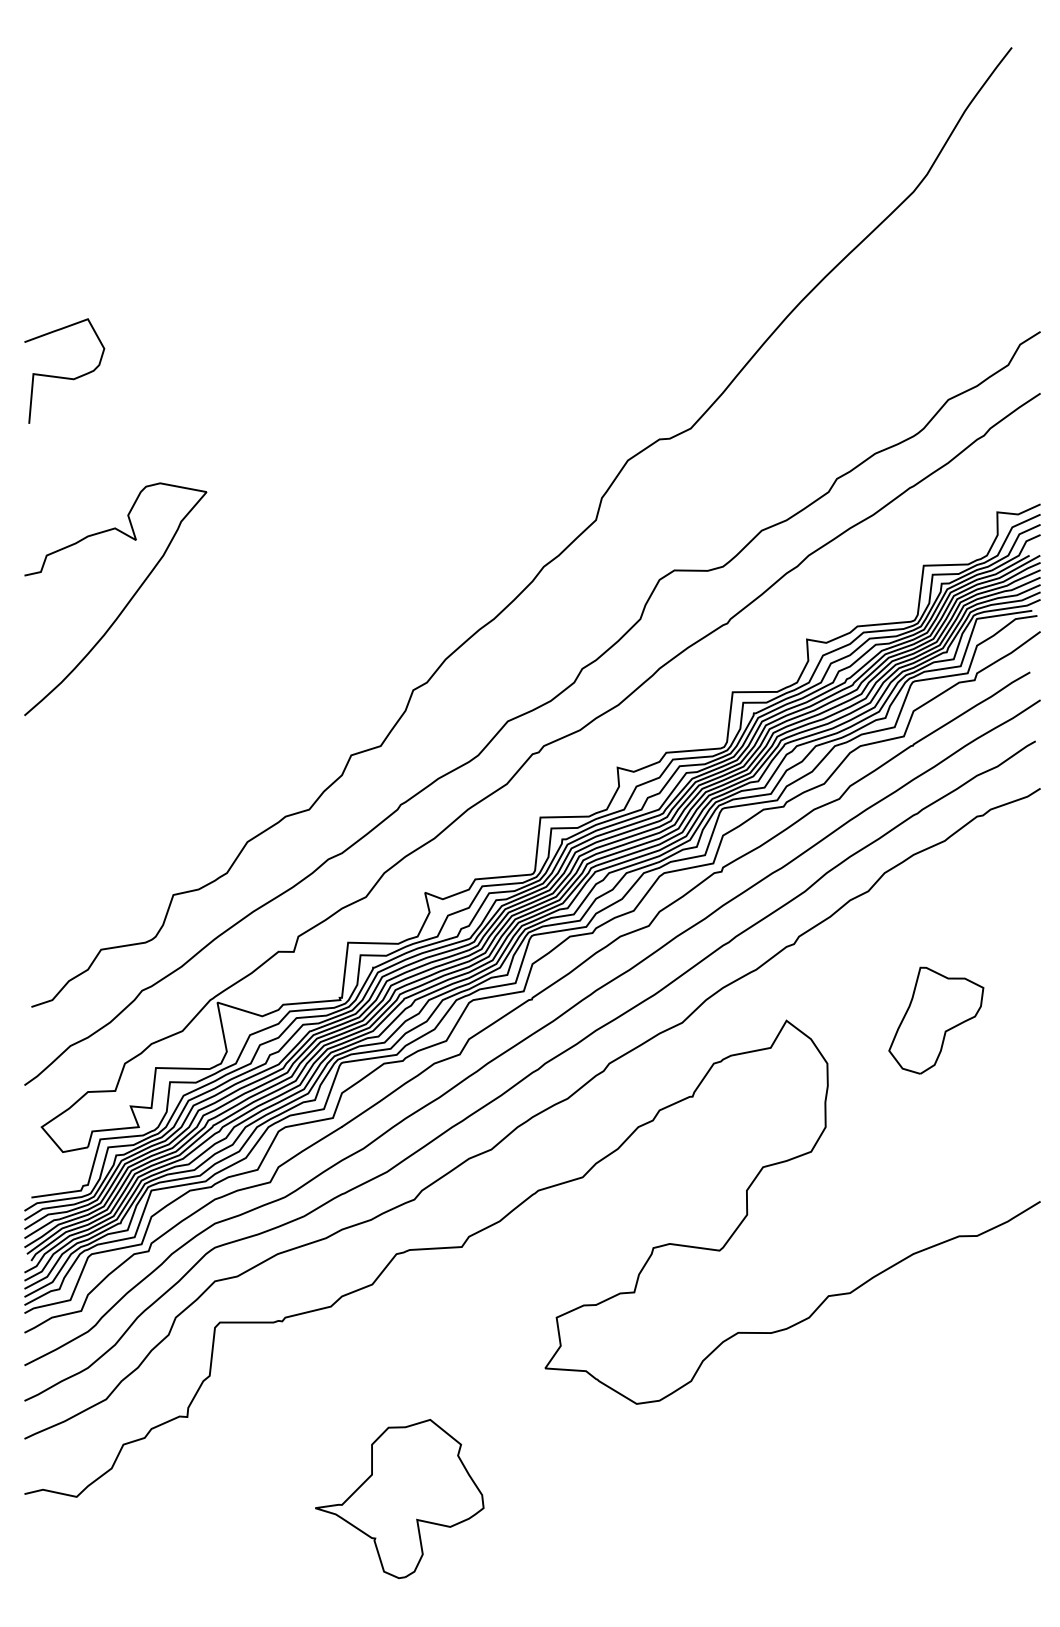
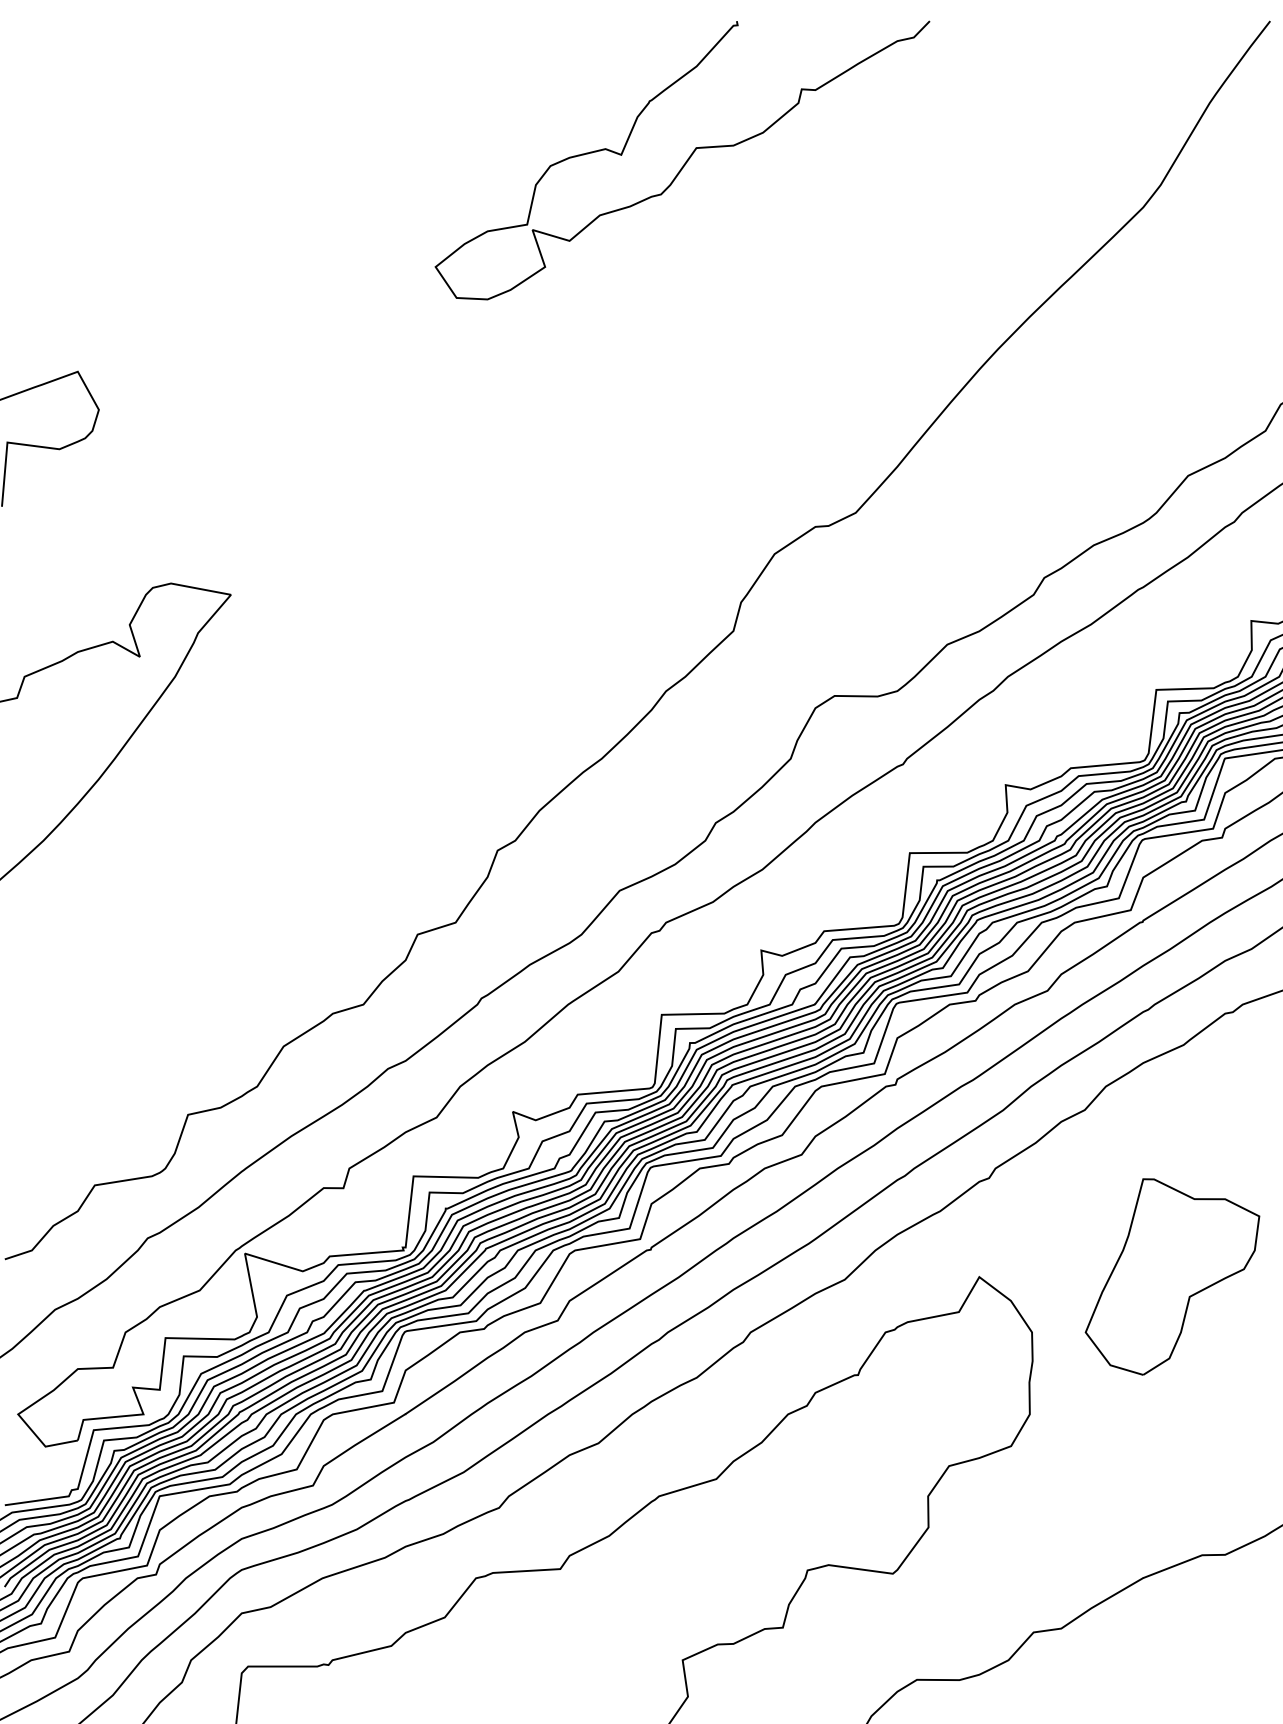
curve: (558, 156) -> (685, 161), added
part: (936, 1020) -> (1172, 1276), size x1.43

